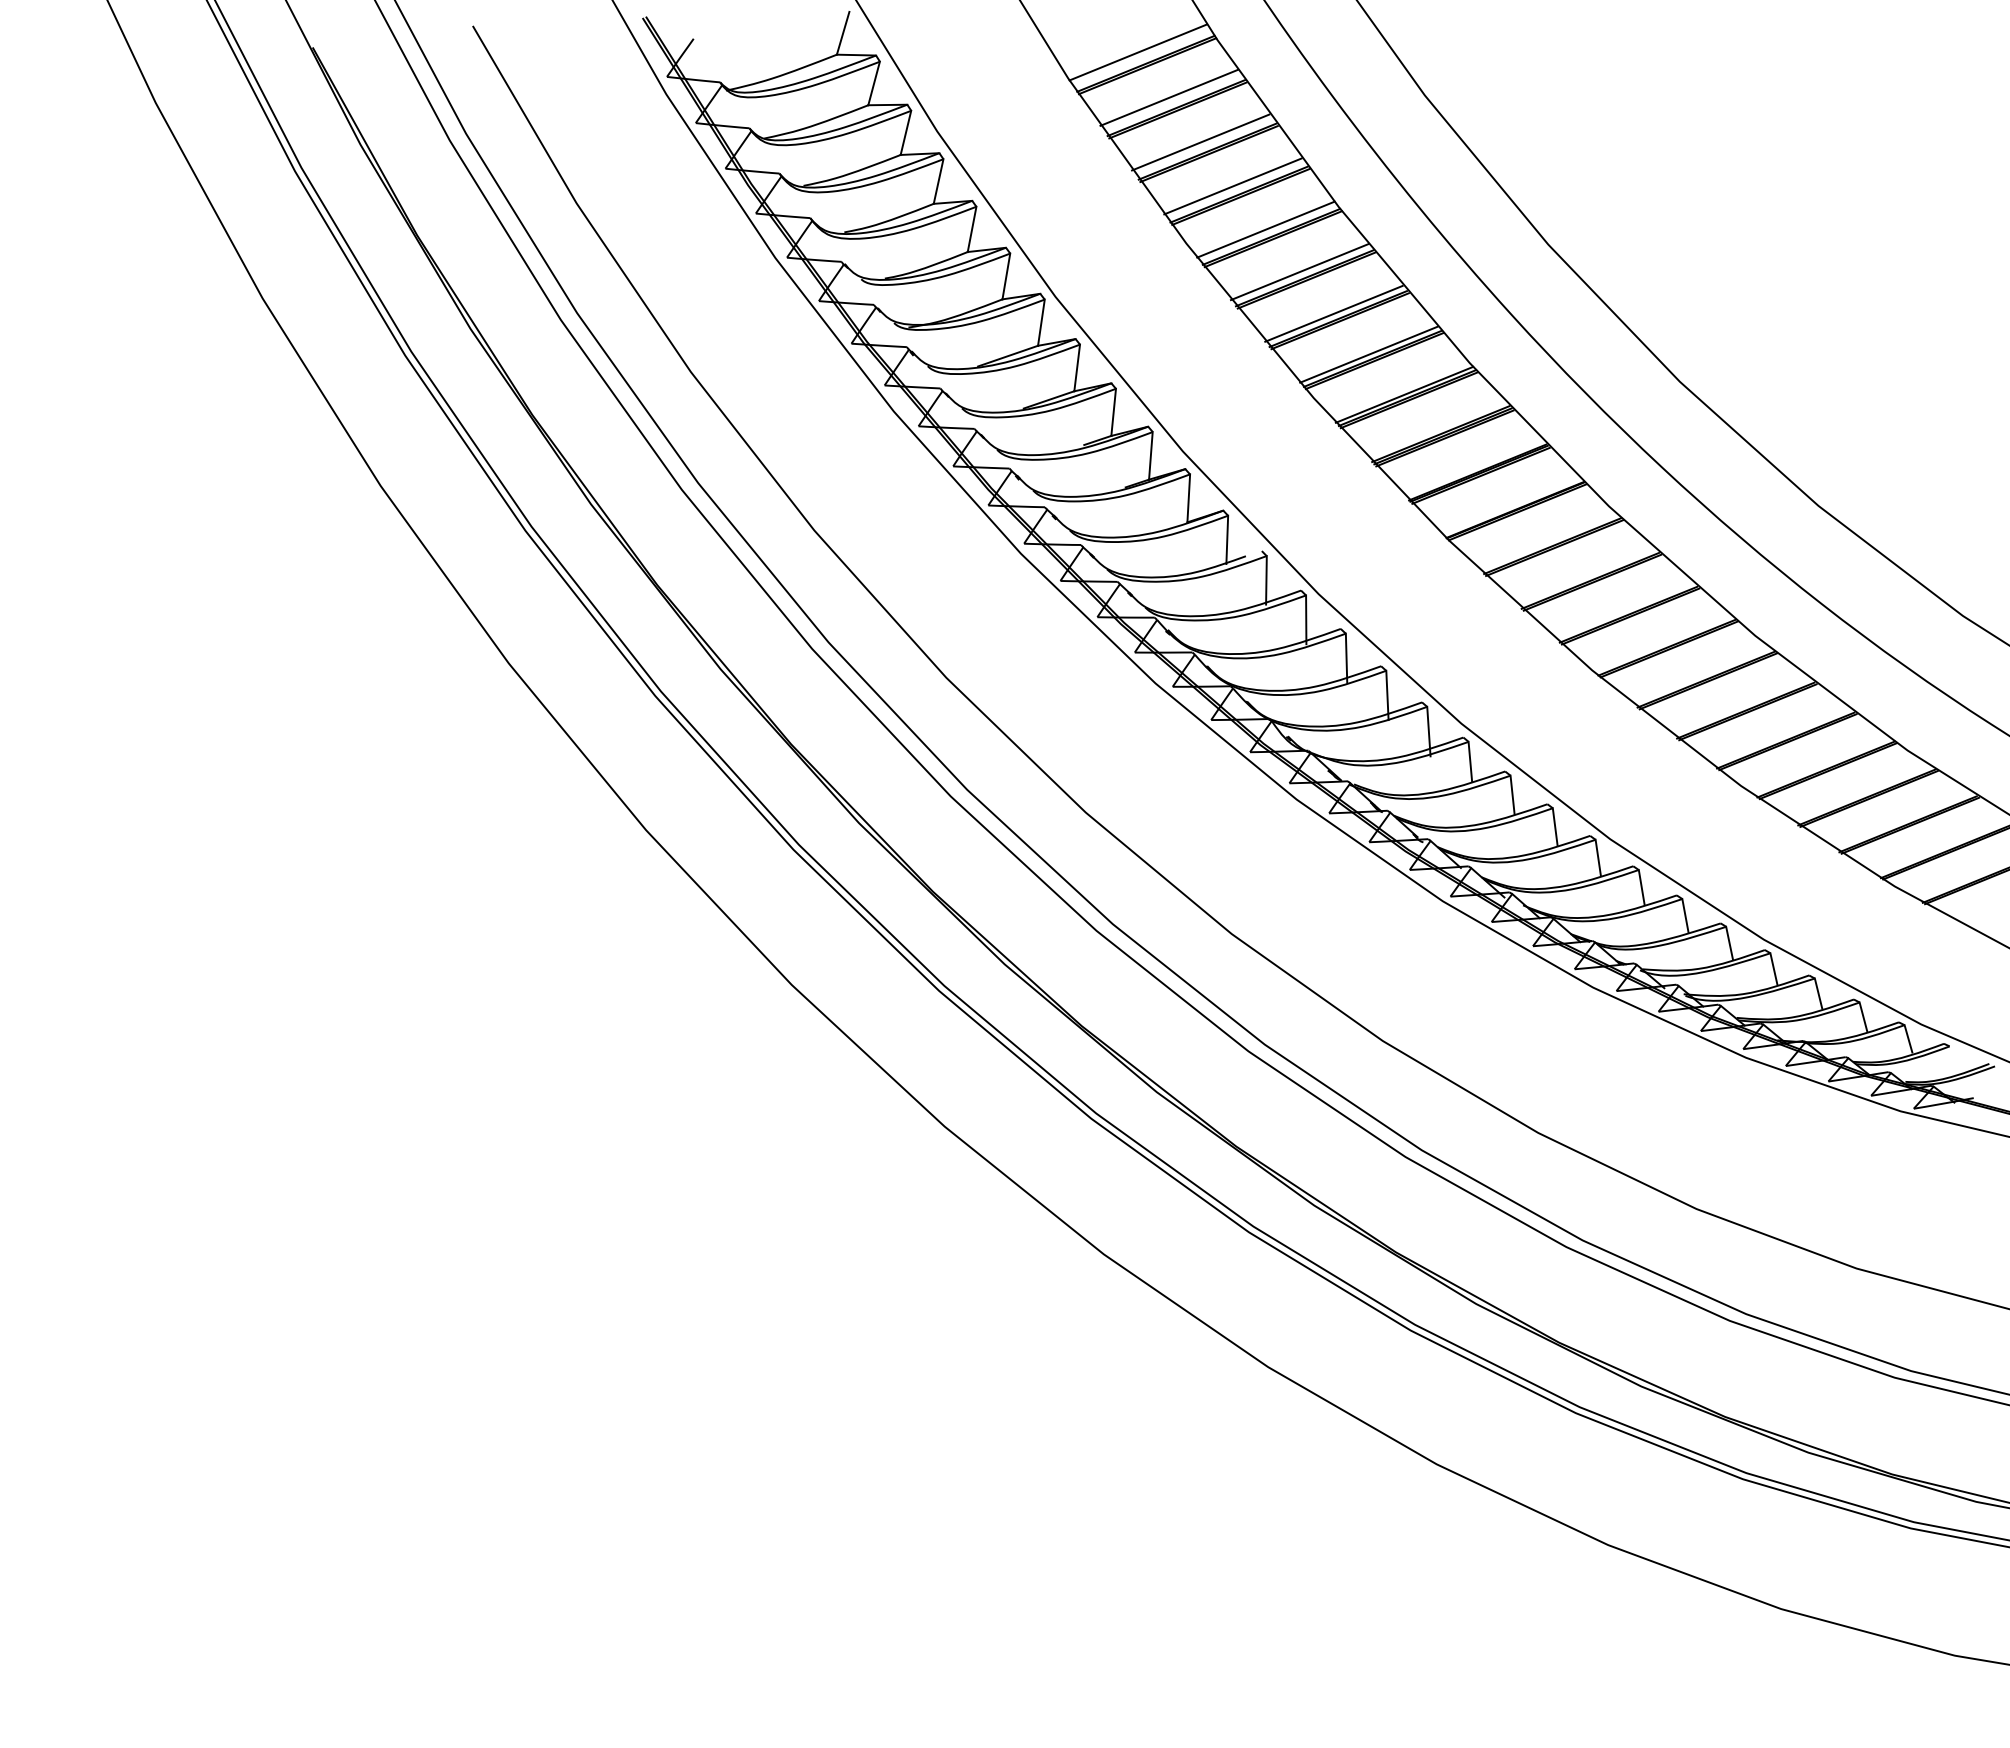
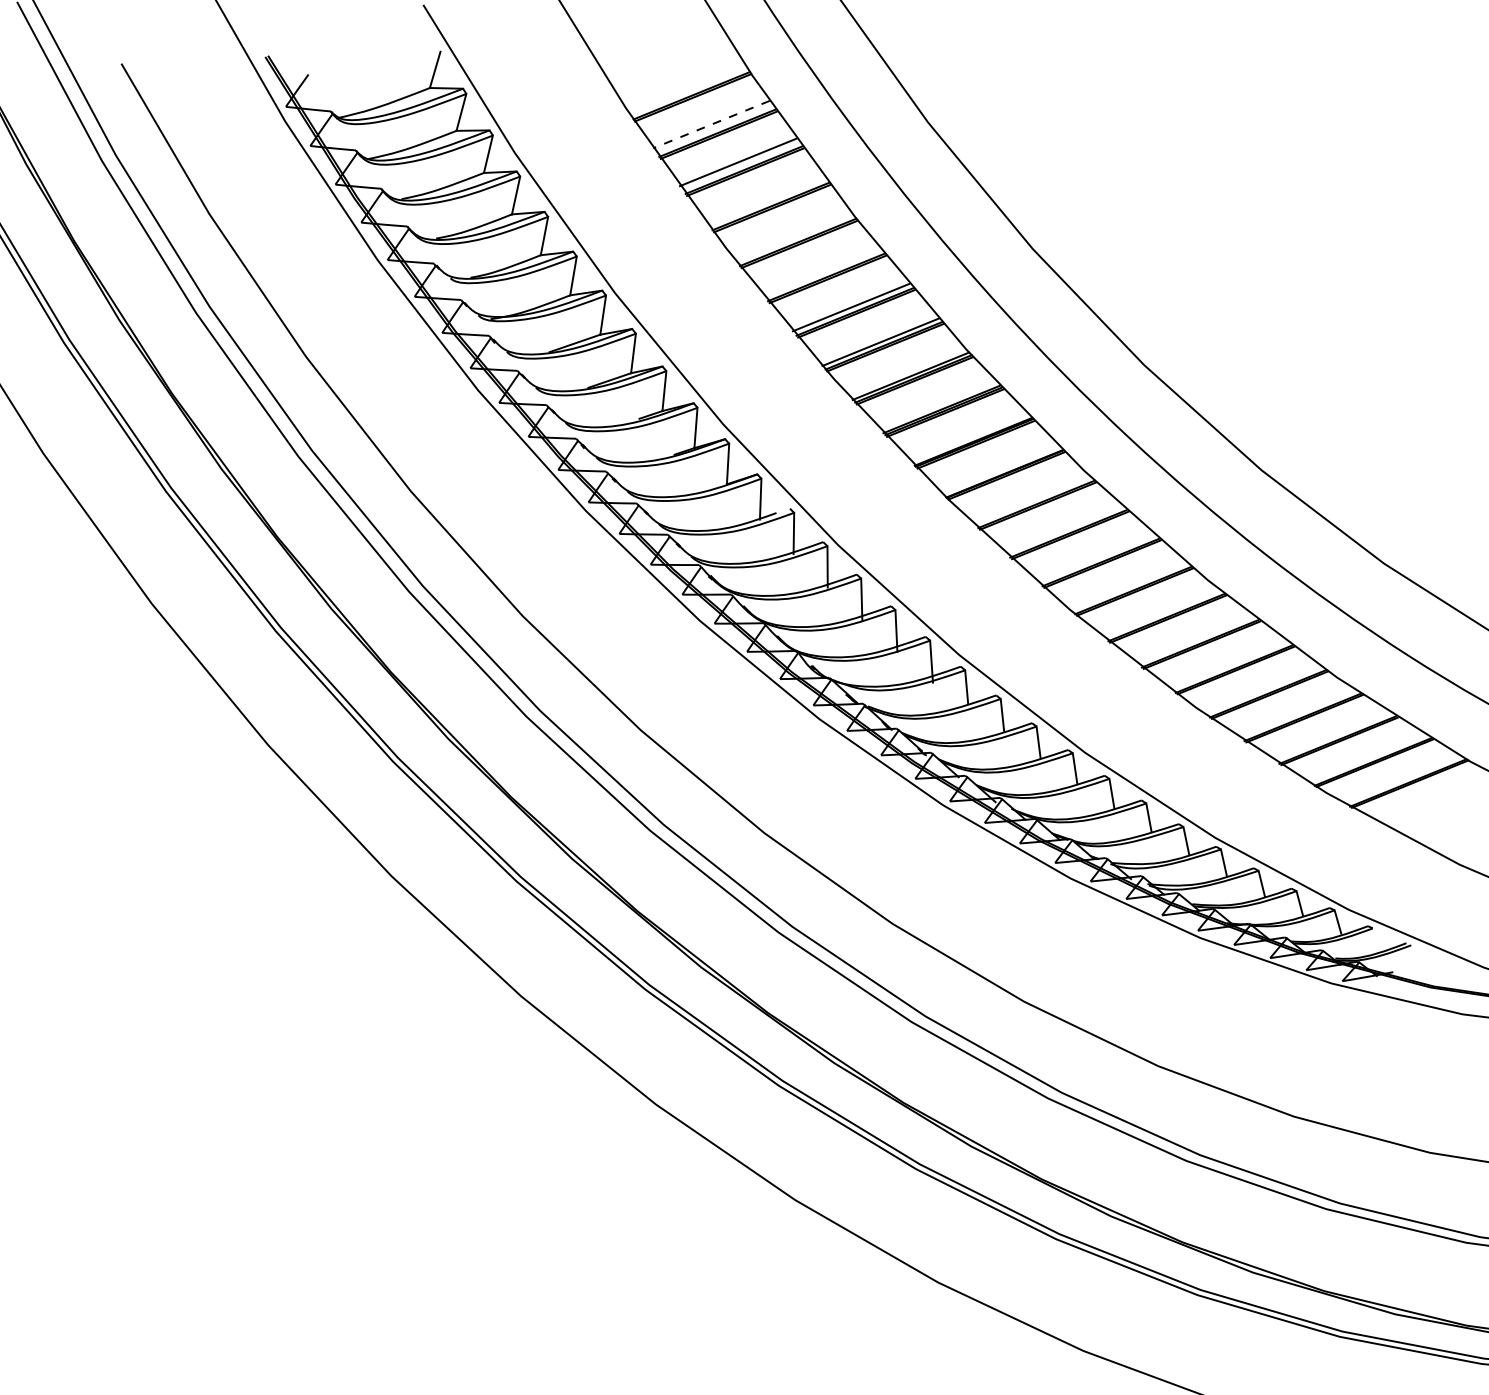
line: (1137, 52) -> (684, 86), removed
line: (1168, 98) -> (710, 125), solid -> dashed
line: (1232, 186) -> (765, 199), removed
line: (1265, 229) -> (793, 236), removed
line: (1299, 272) -> (821, 272), removed

